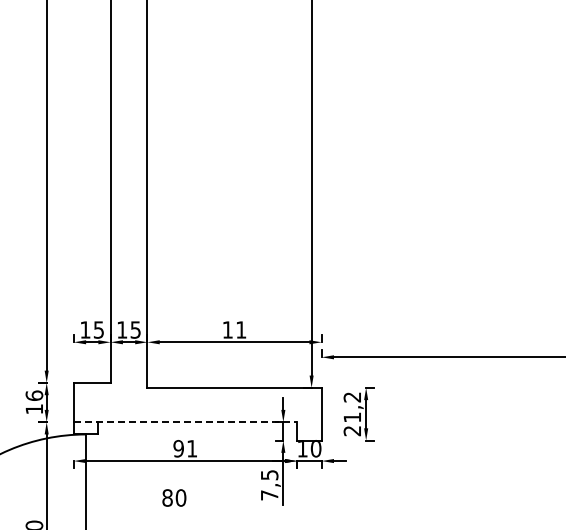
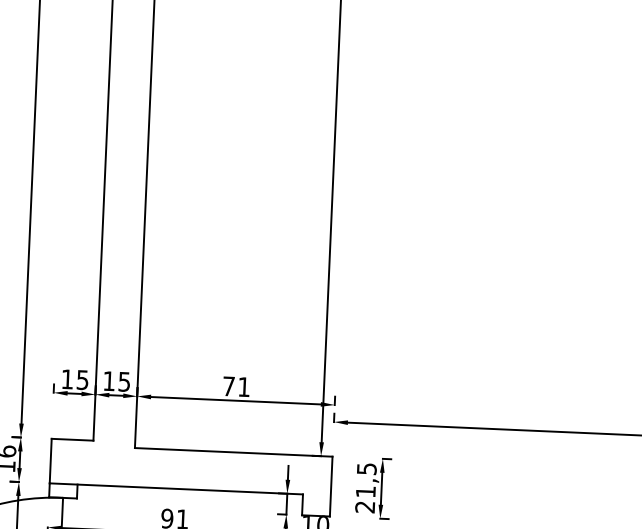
text: (227, 329) -> (228, 385), 11 -> 71
text: (352, 397) -> (366, 469), 21,2 -> 21,5
line: (185, 422) -> (176, 489), dashed -> solid

